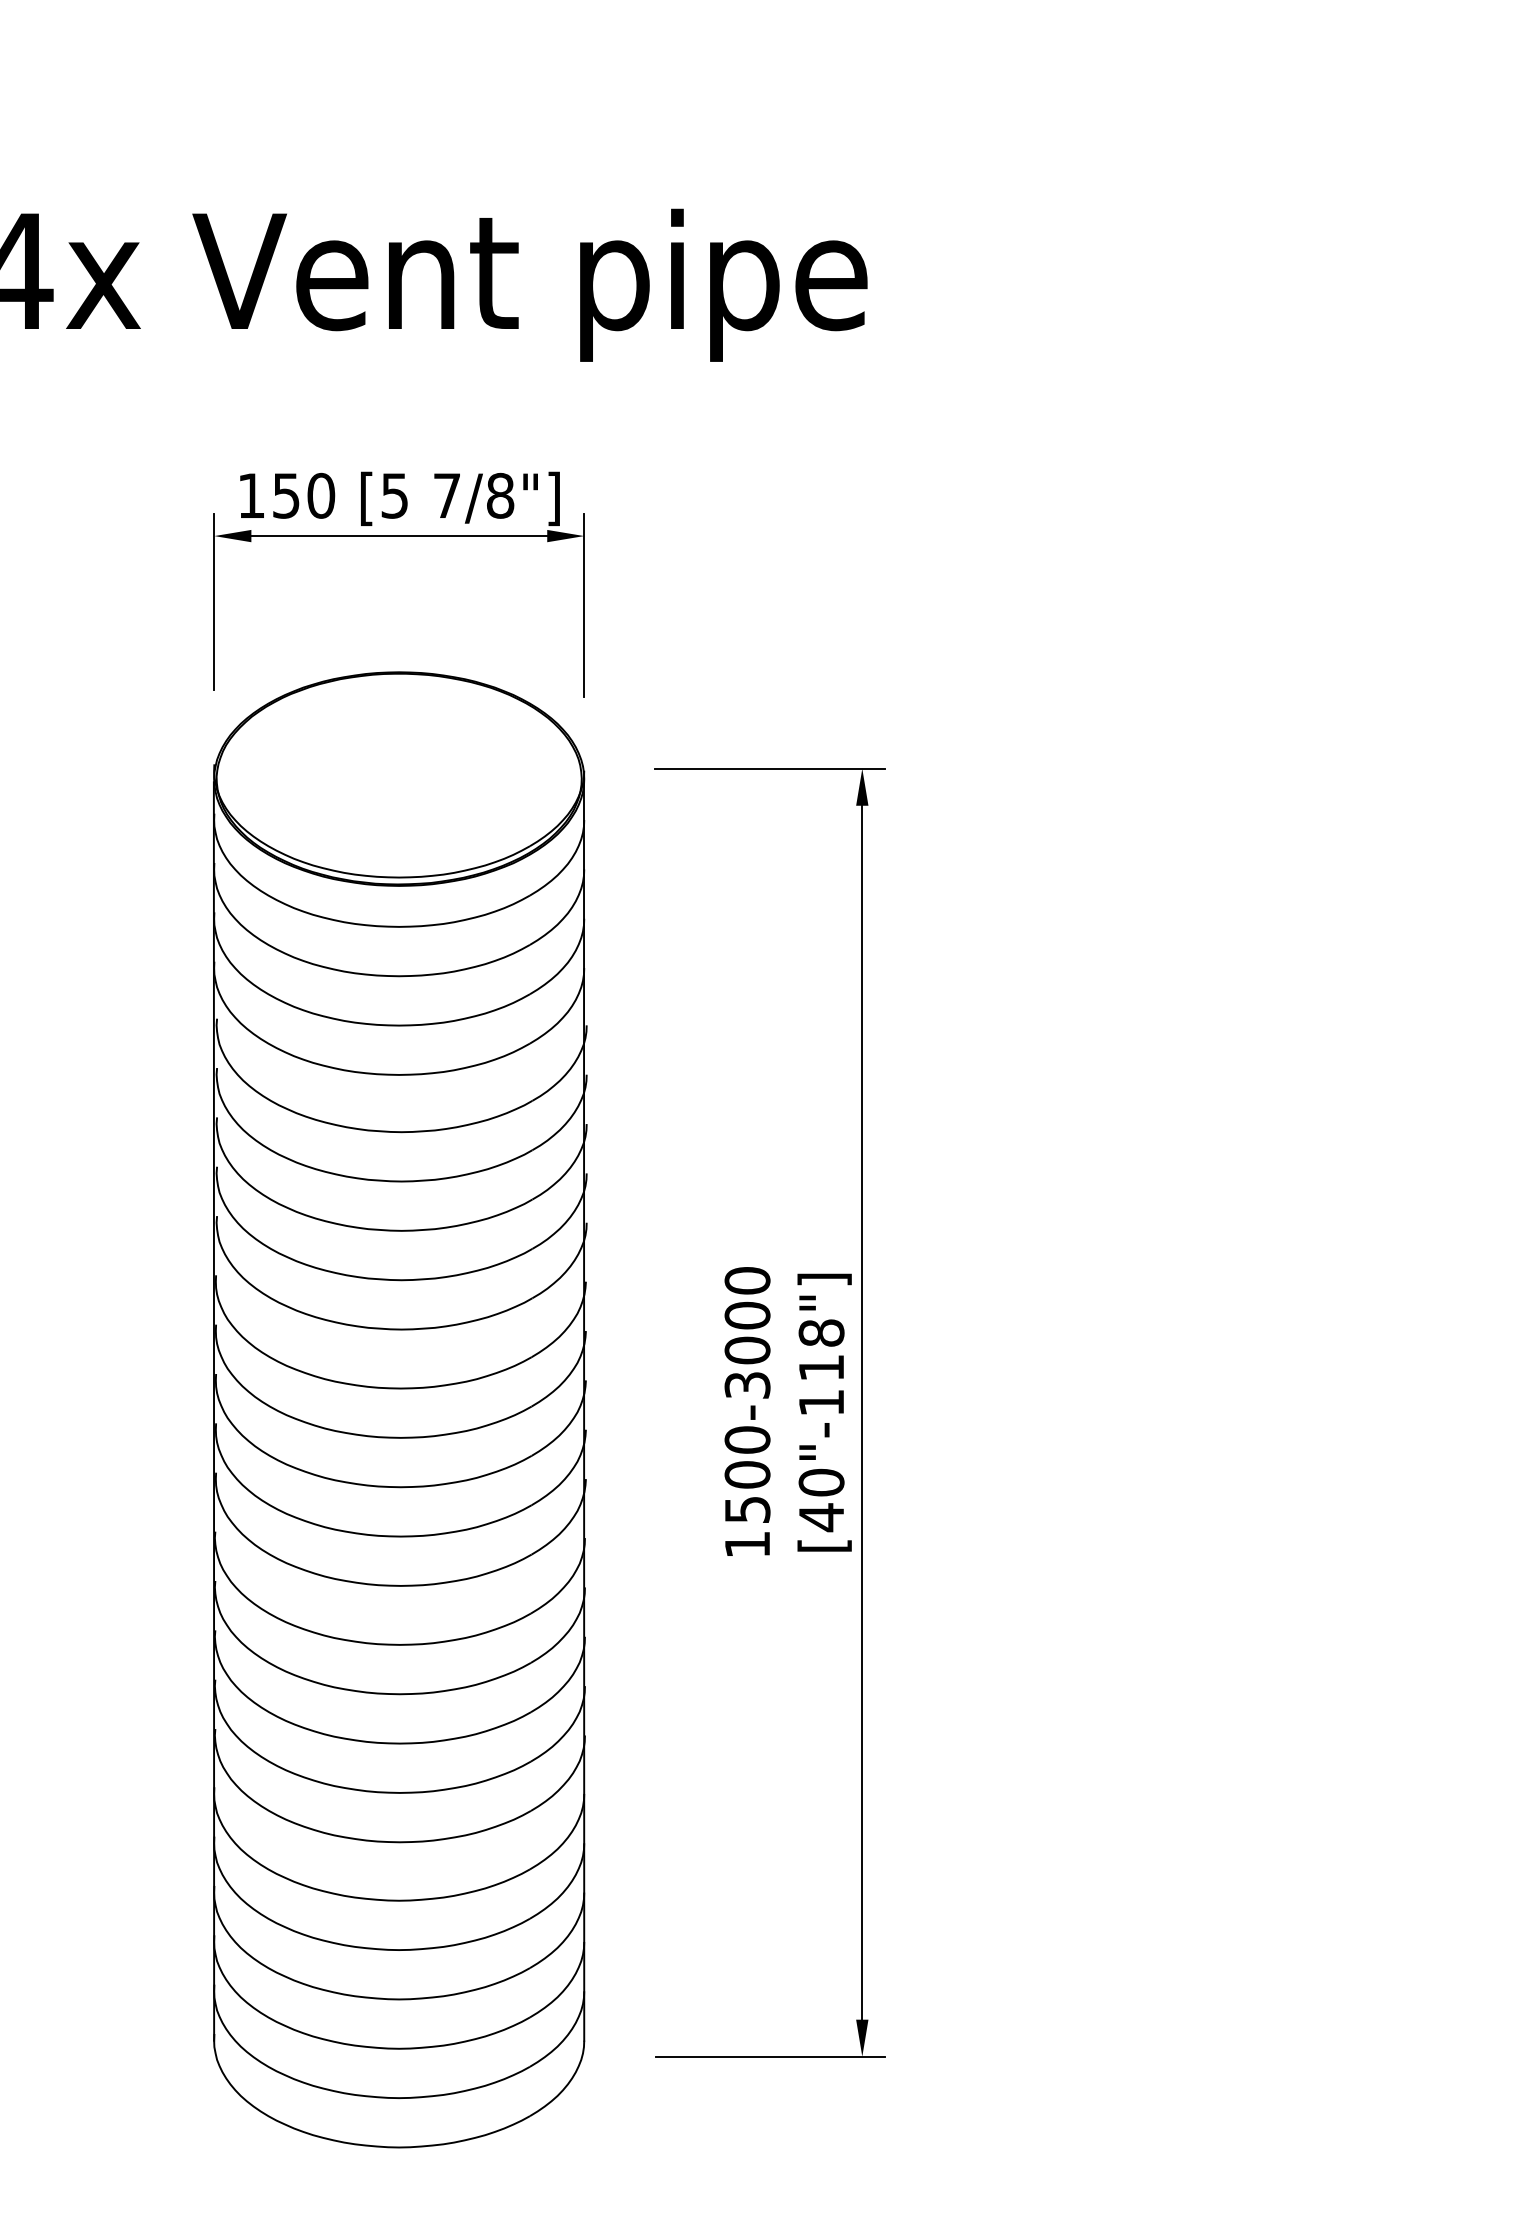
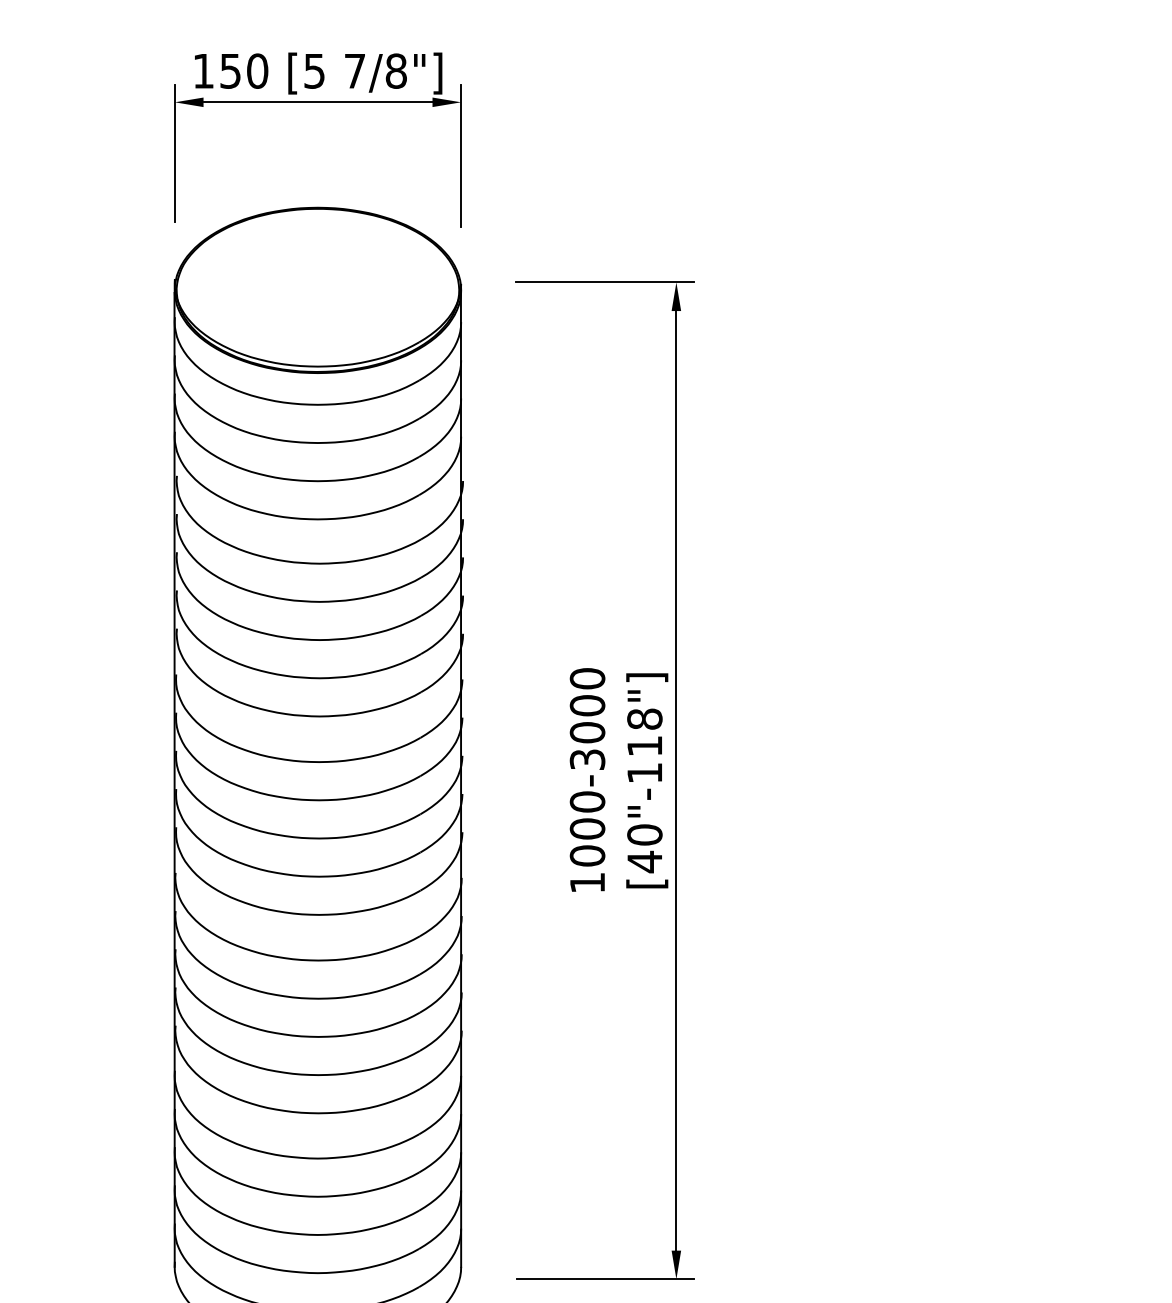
text: (747, 1509) -> (587, 855), 1500-3000 -> 1000-3000

